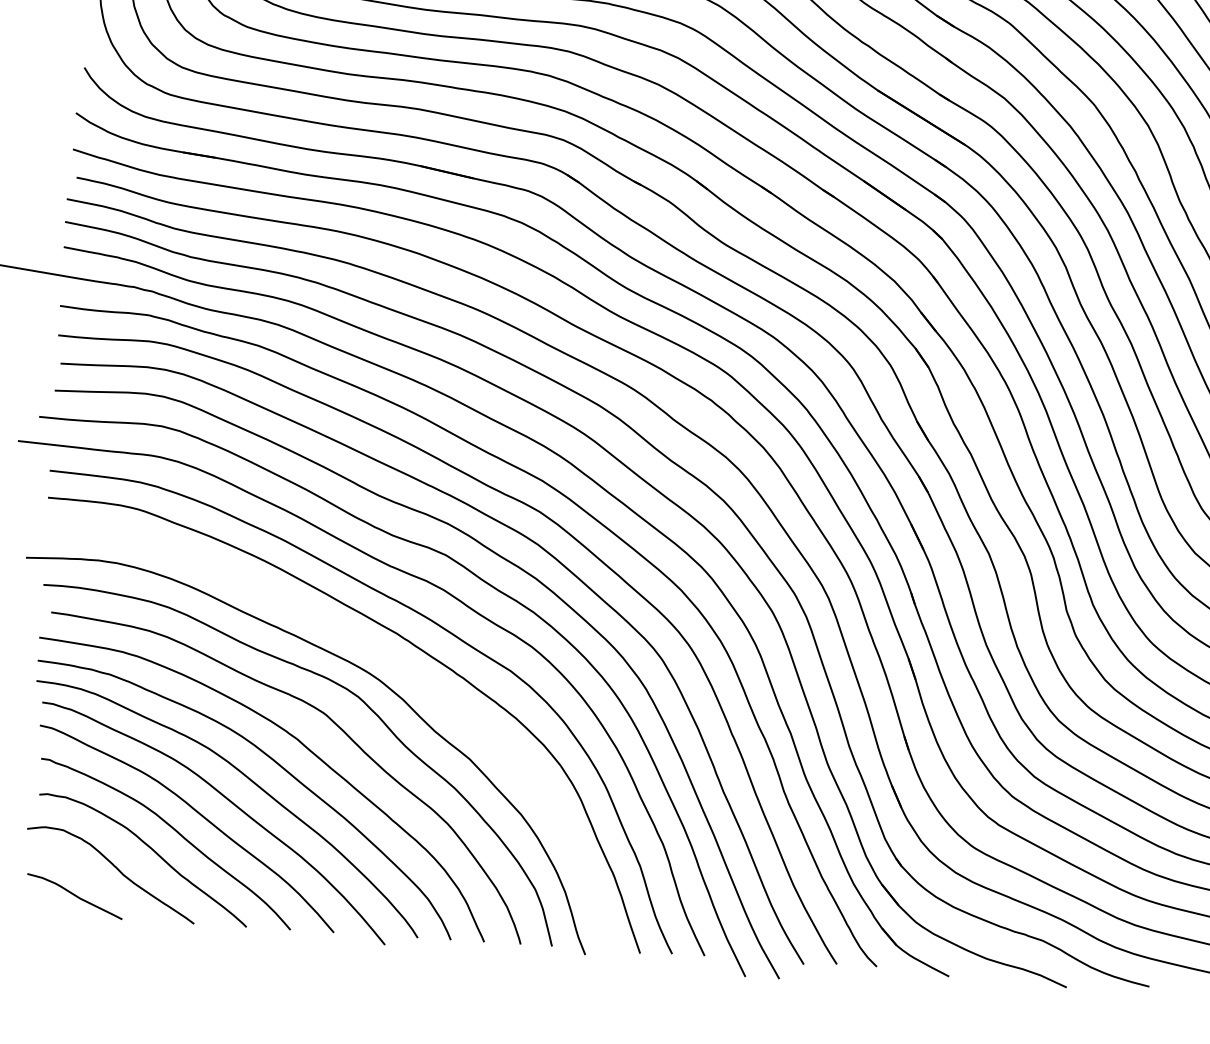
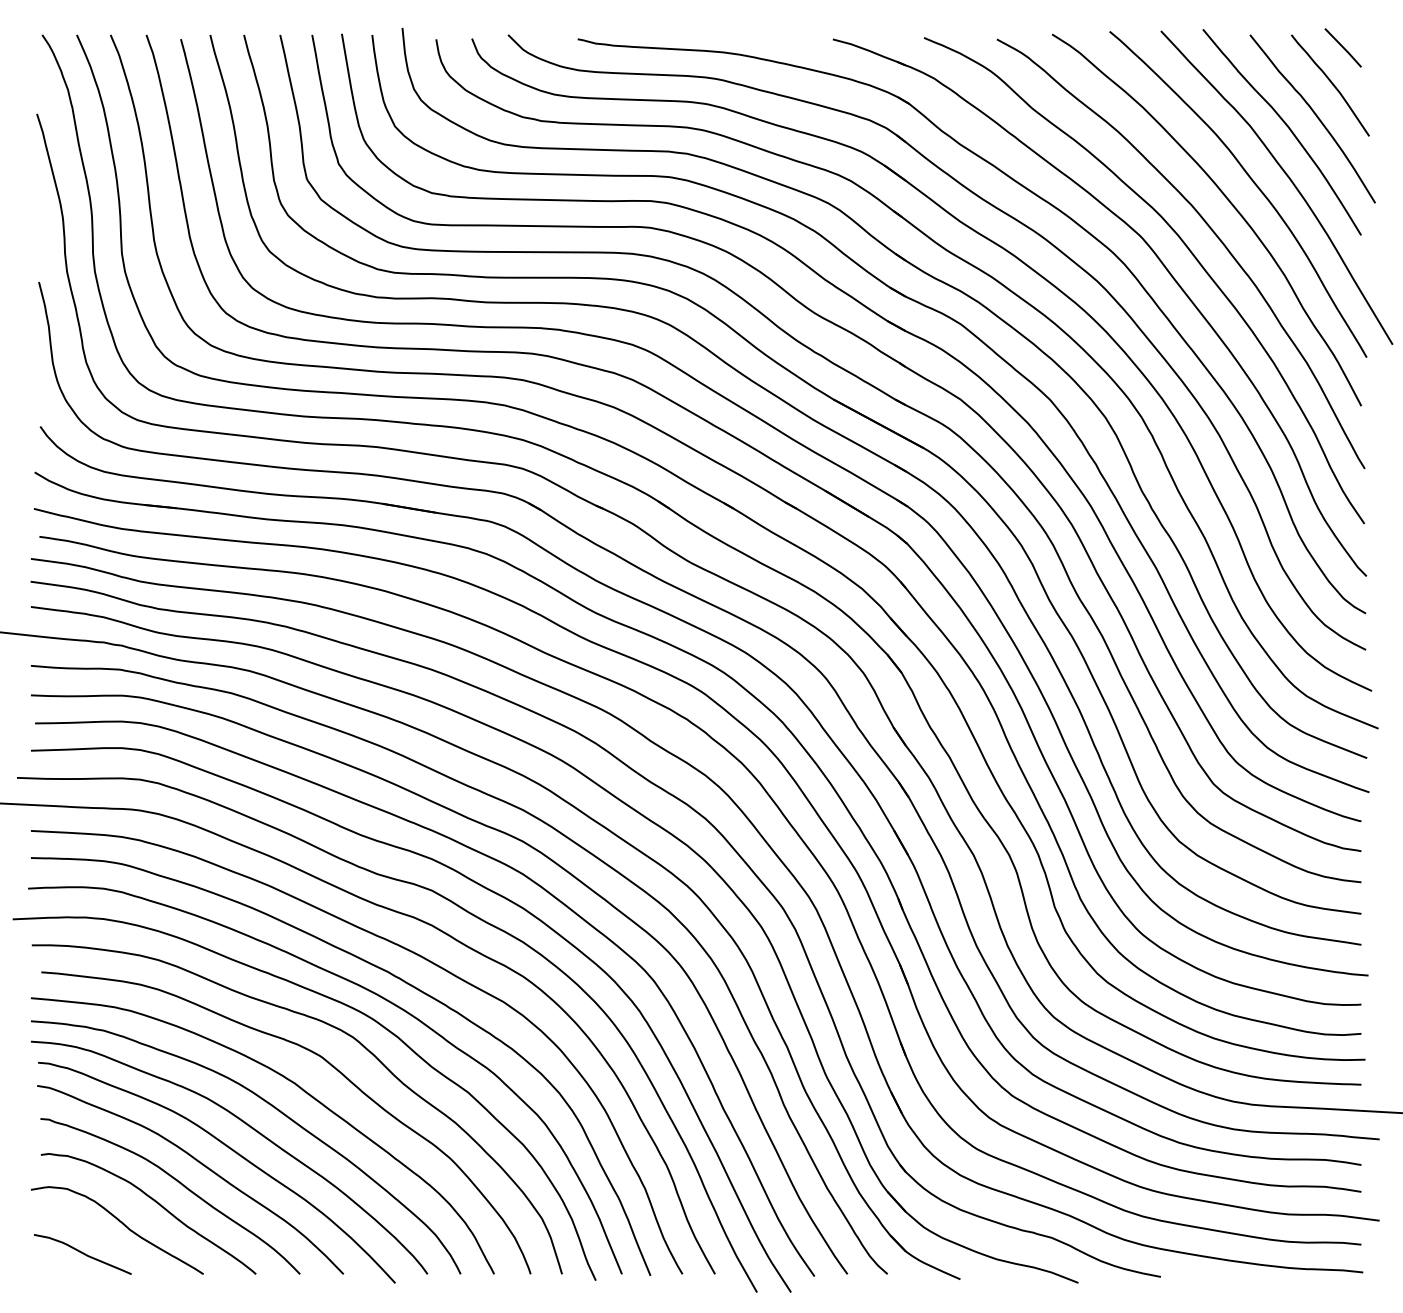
curve: (378, 653) -> (370, 992), added

